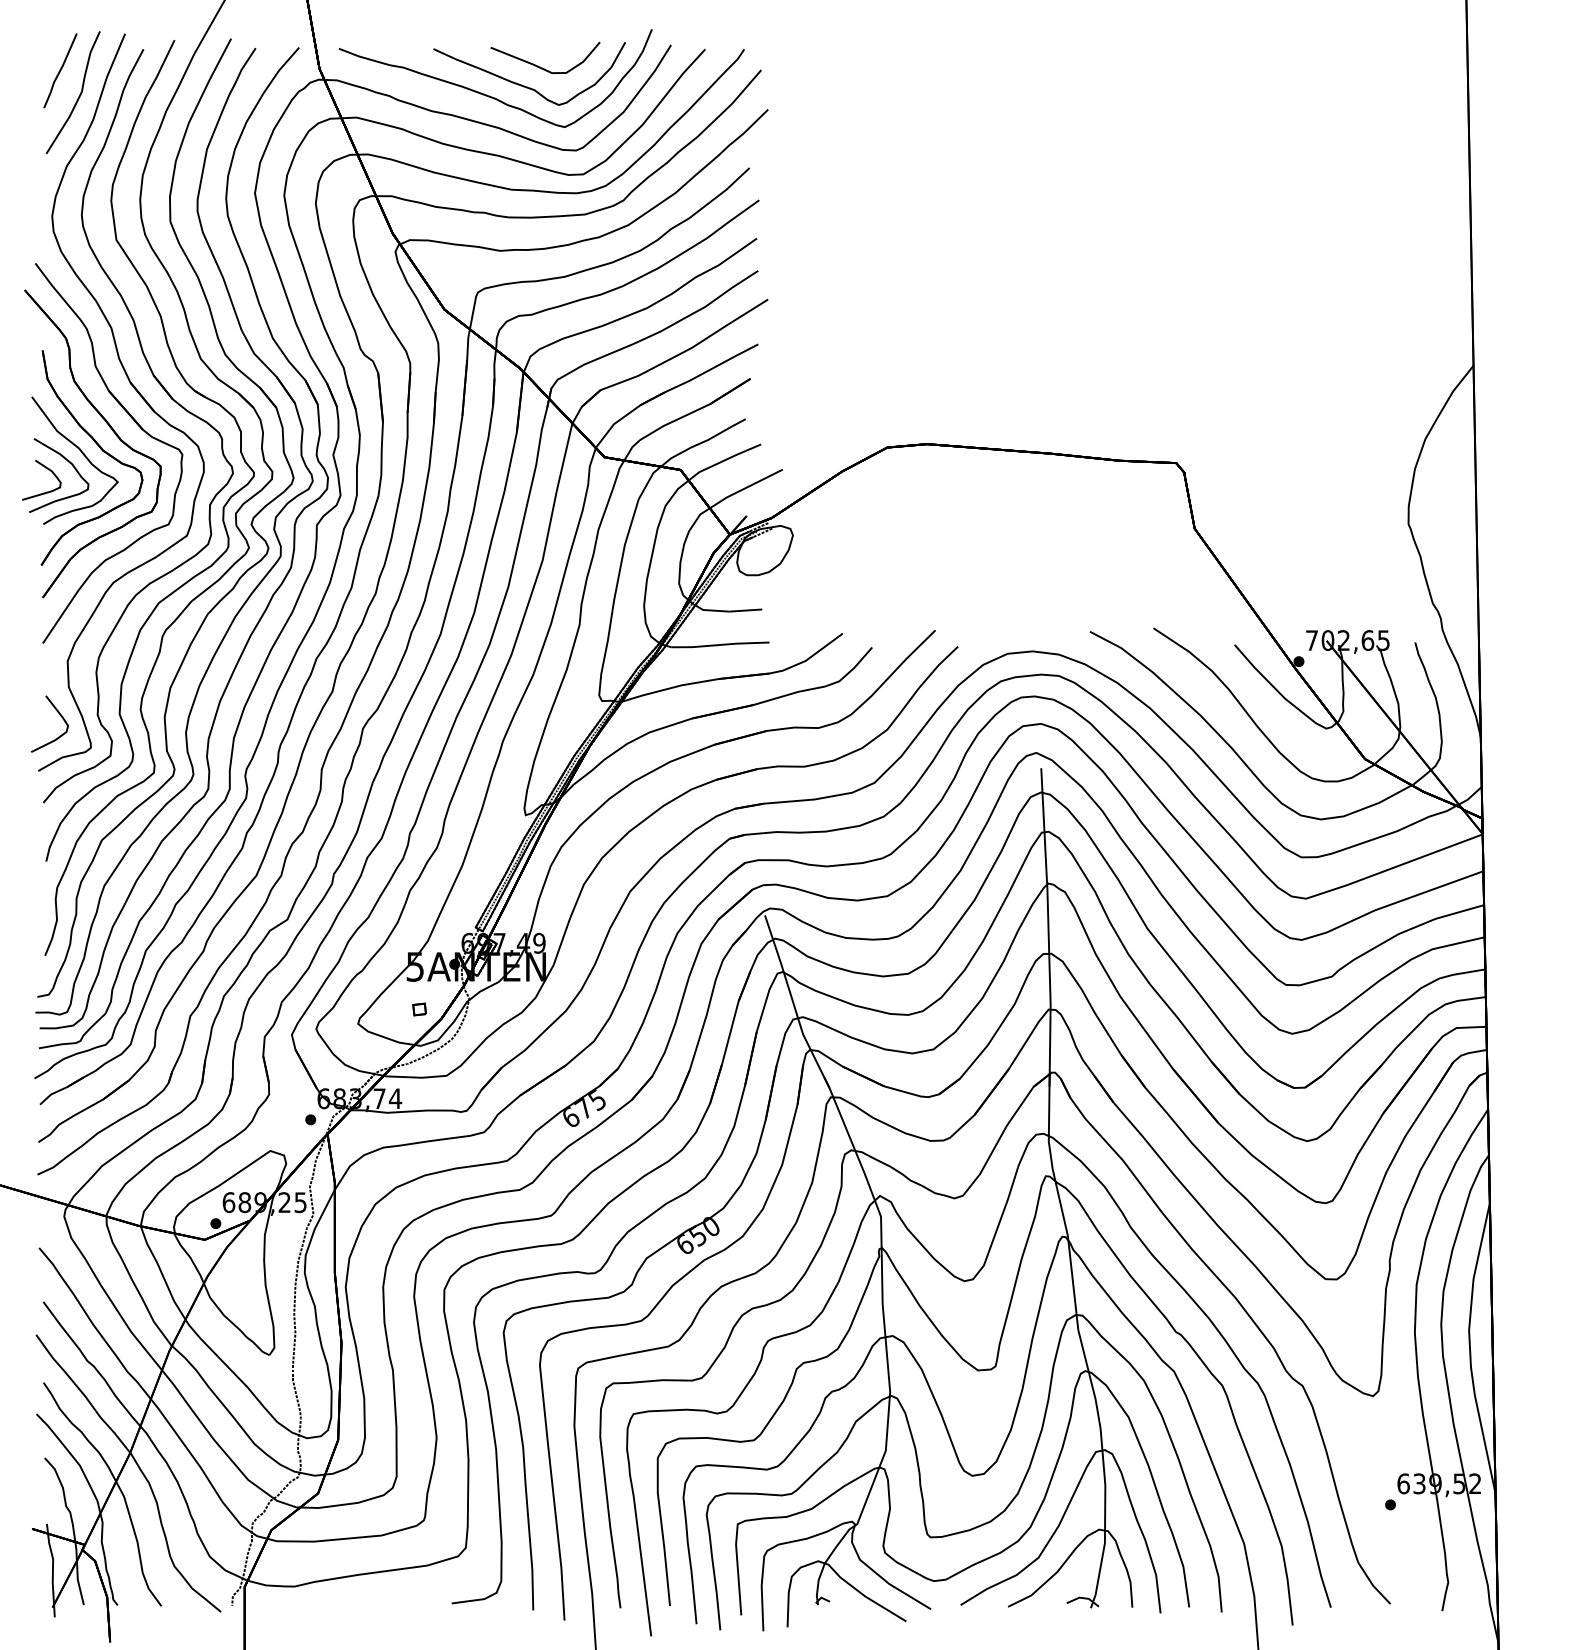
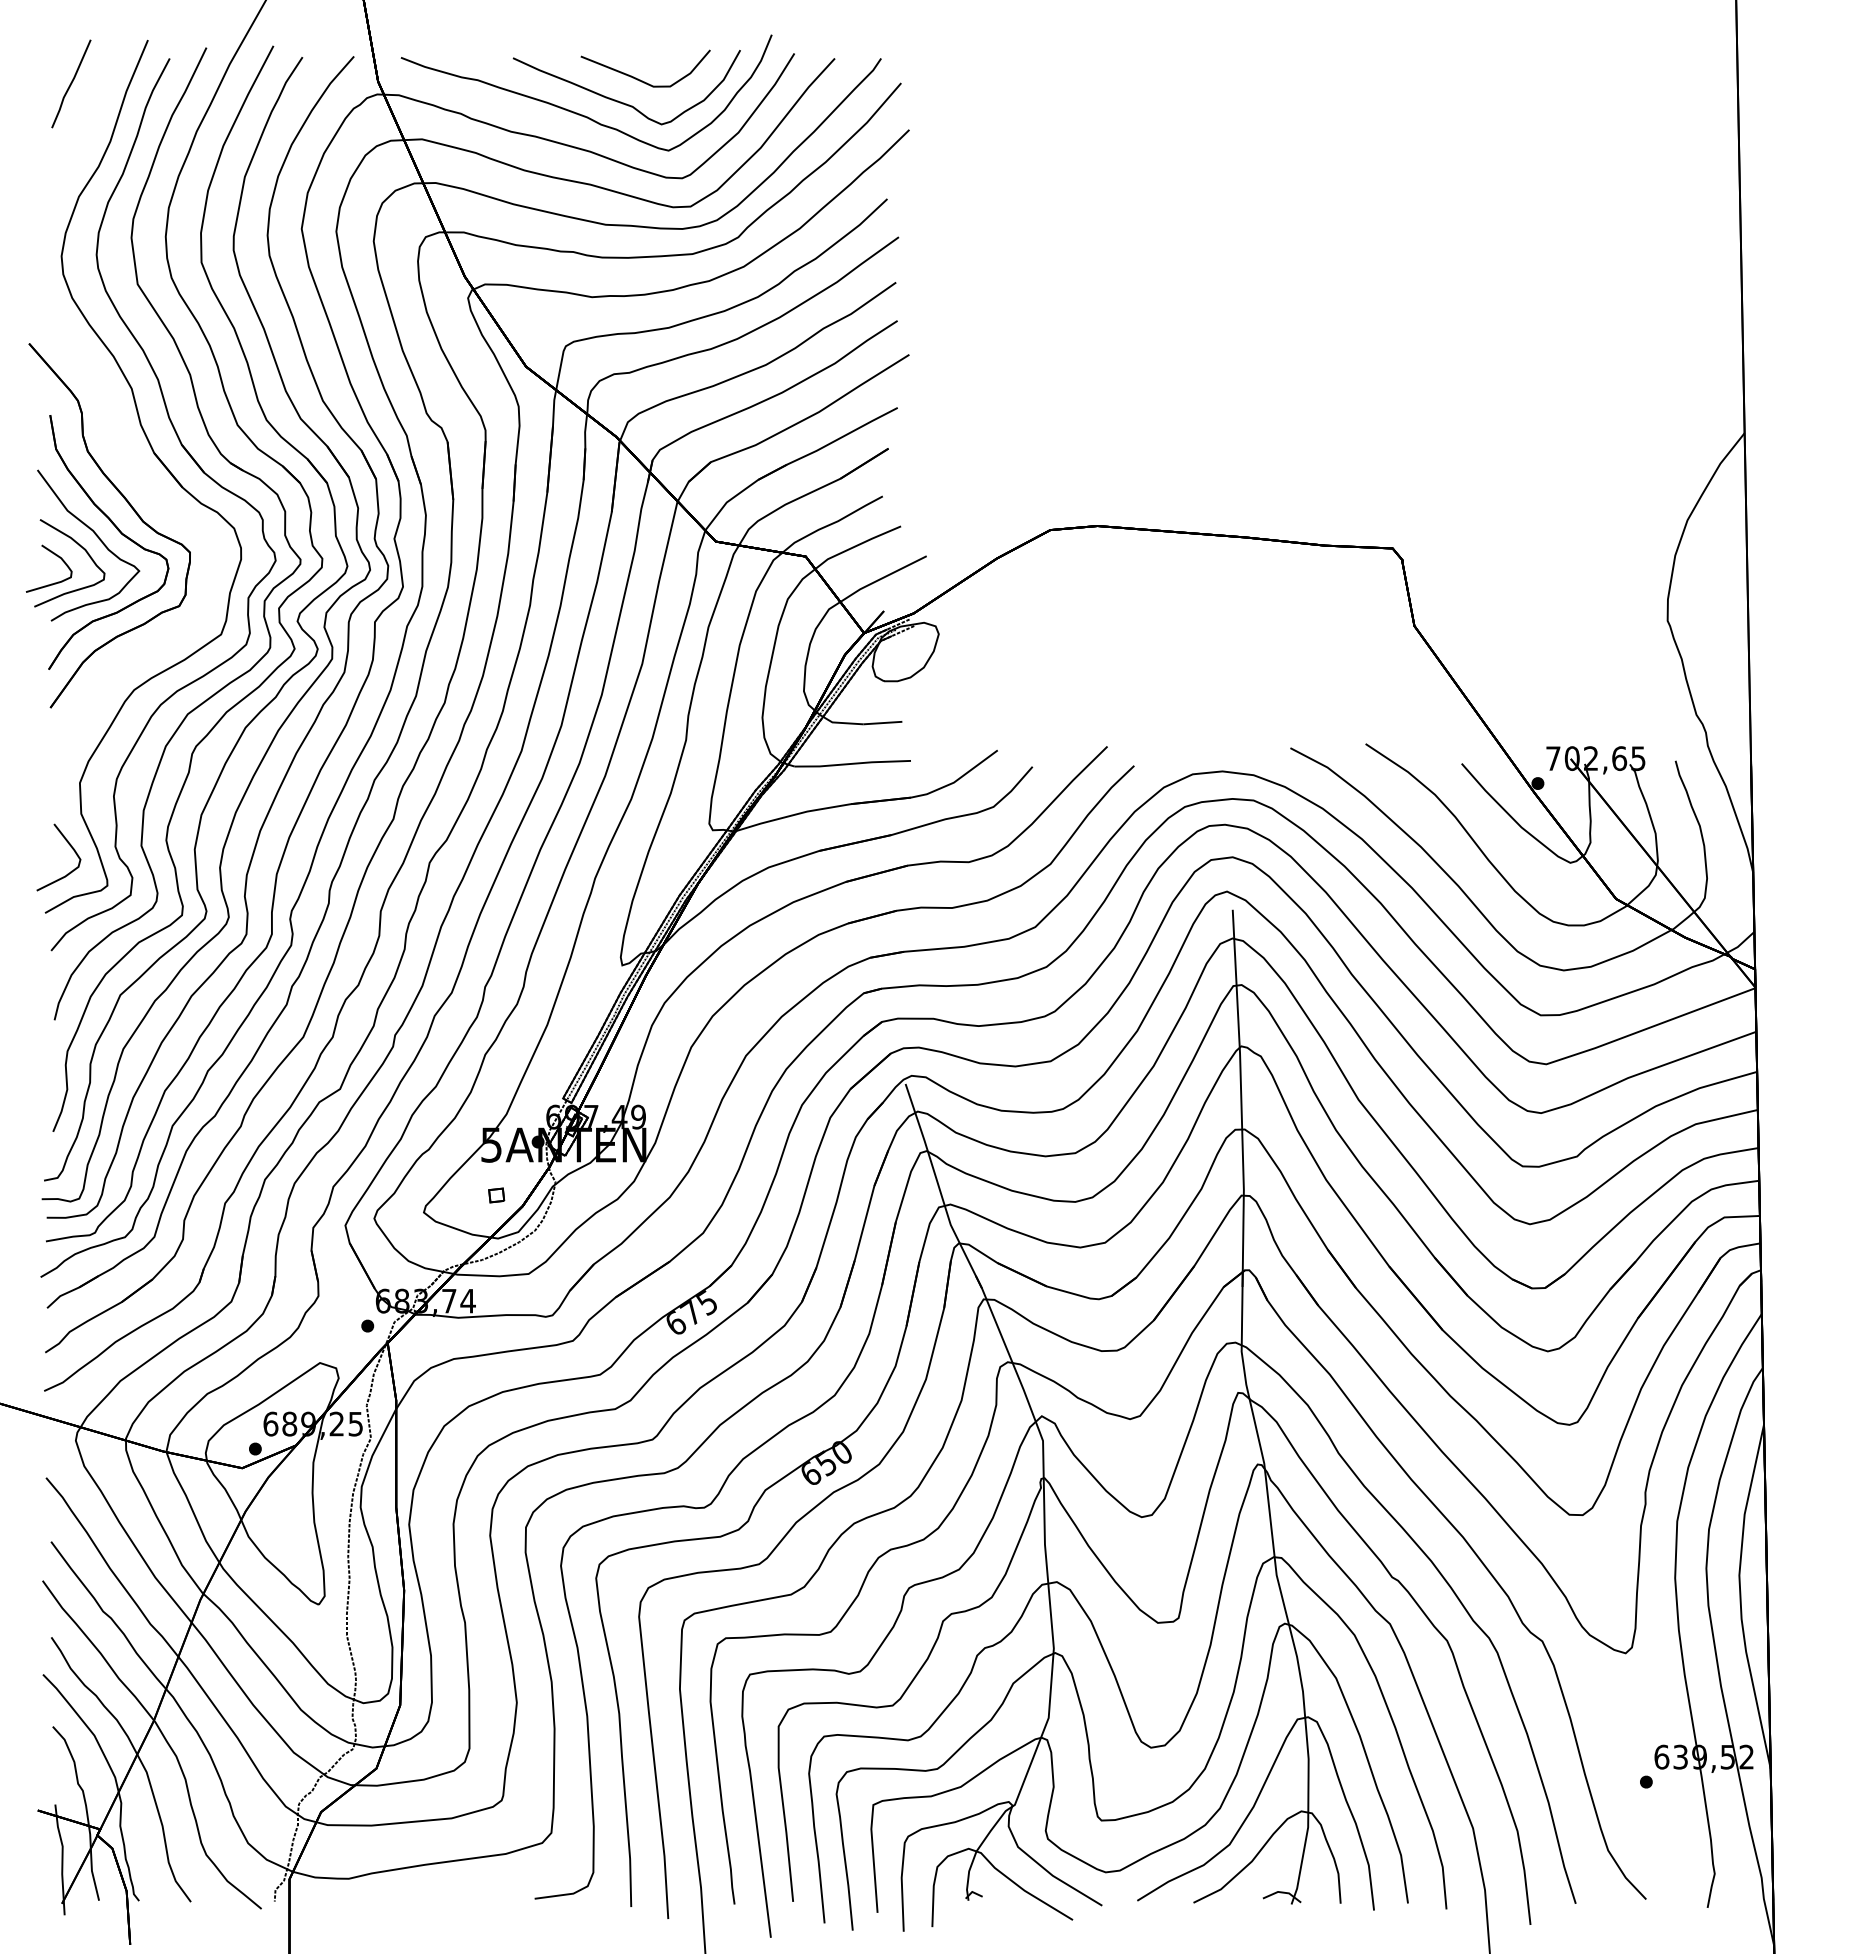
curve: (79, 93) -> (94, 110), removed
part: (136, 424) -> (161, 502), removed

